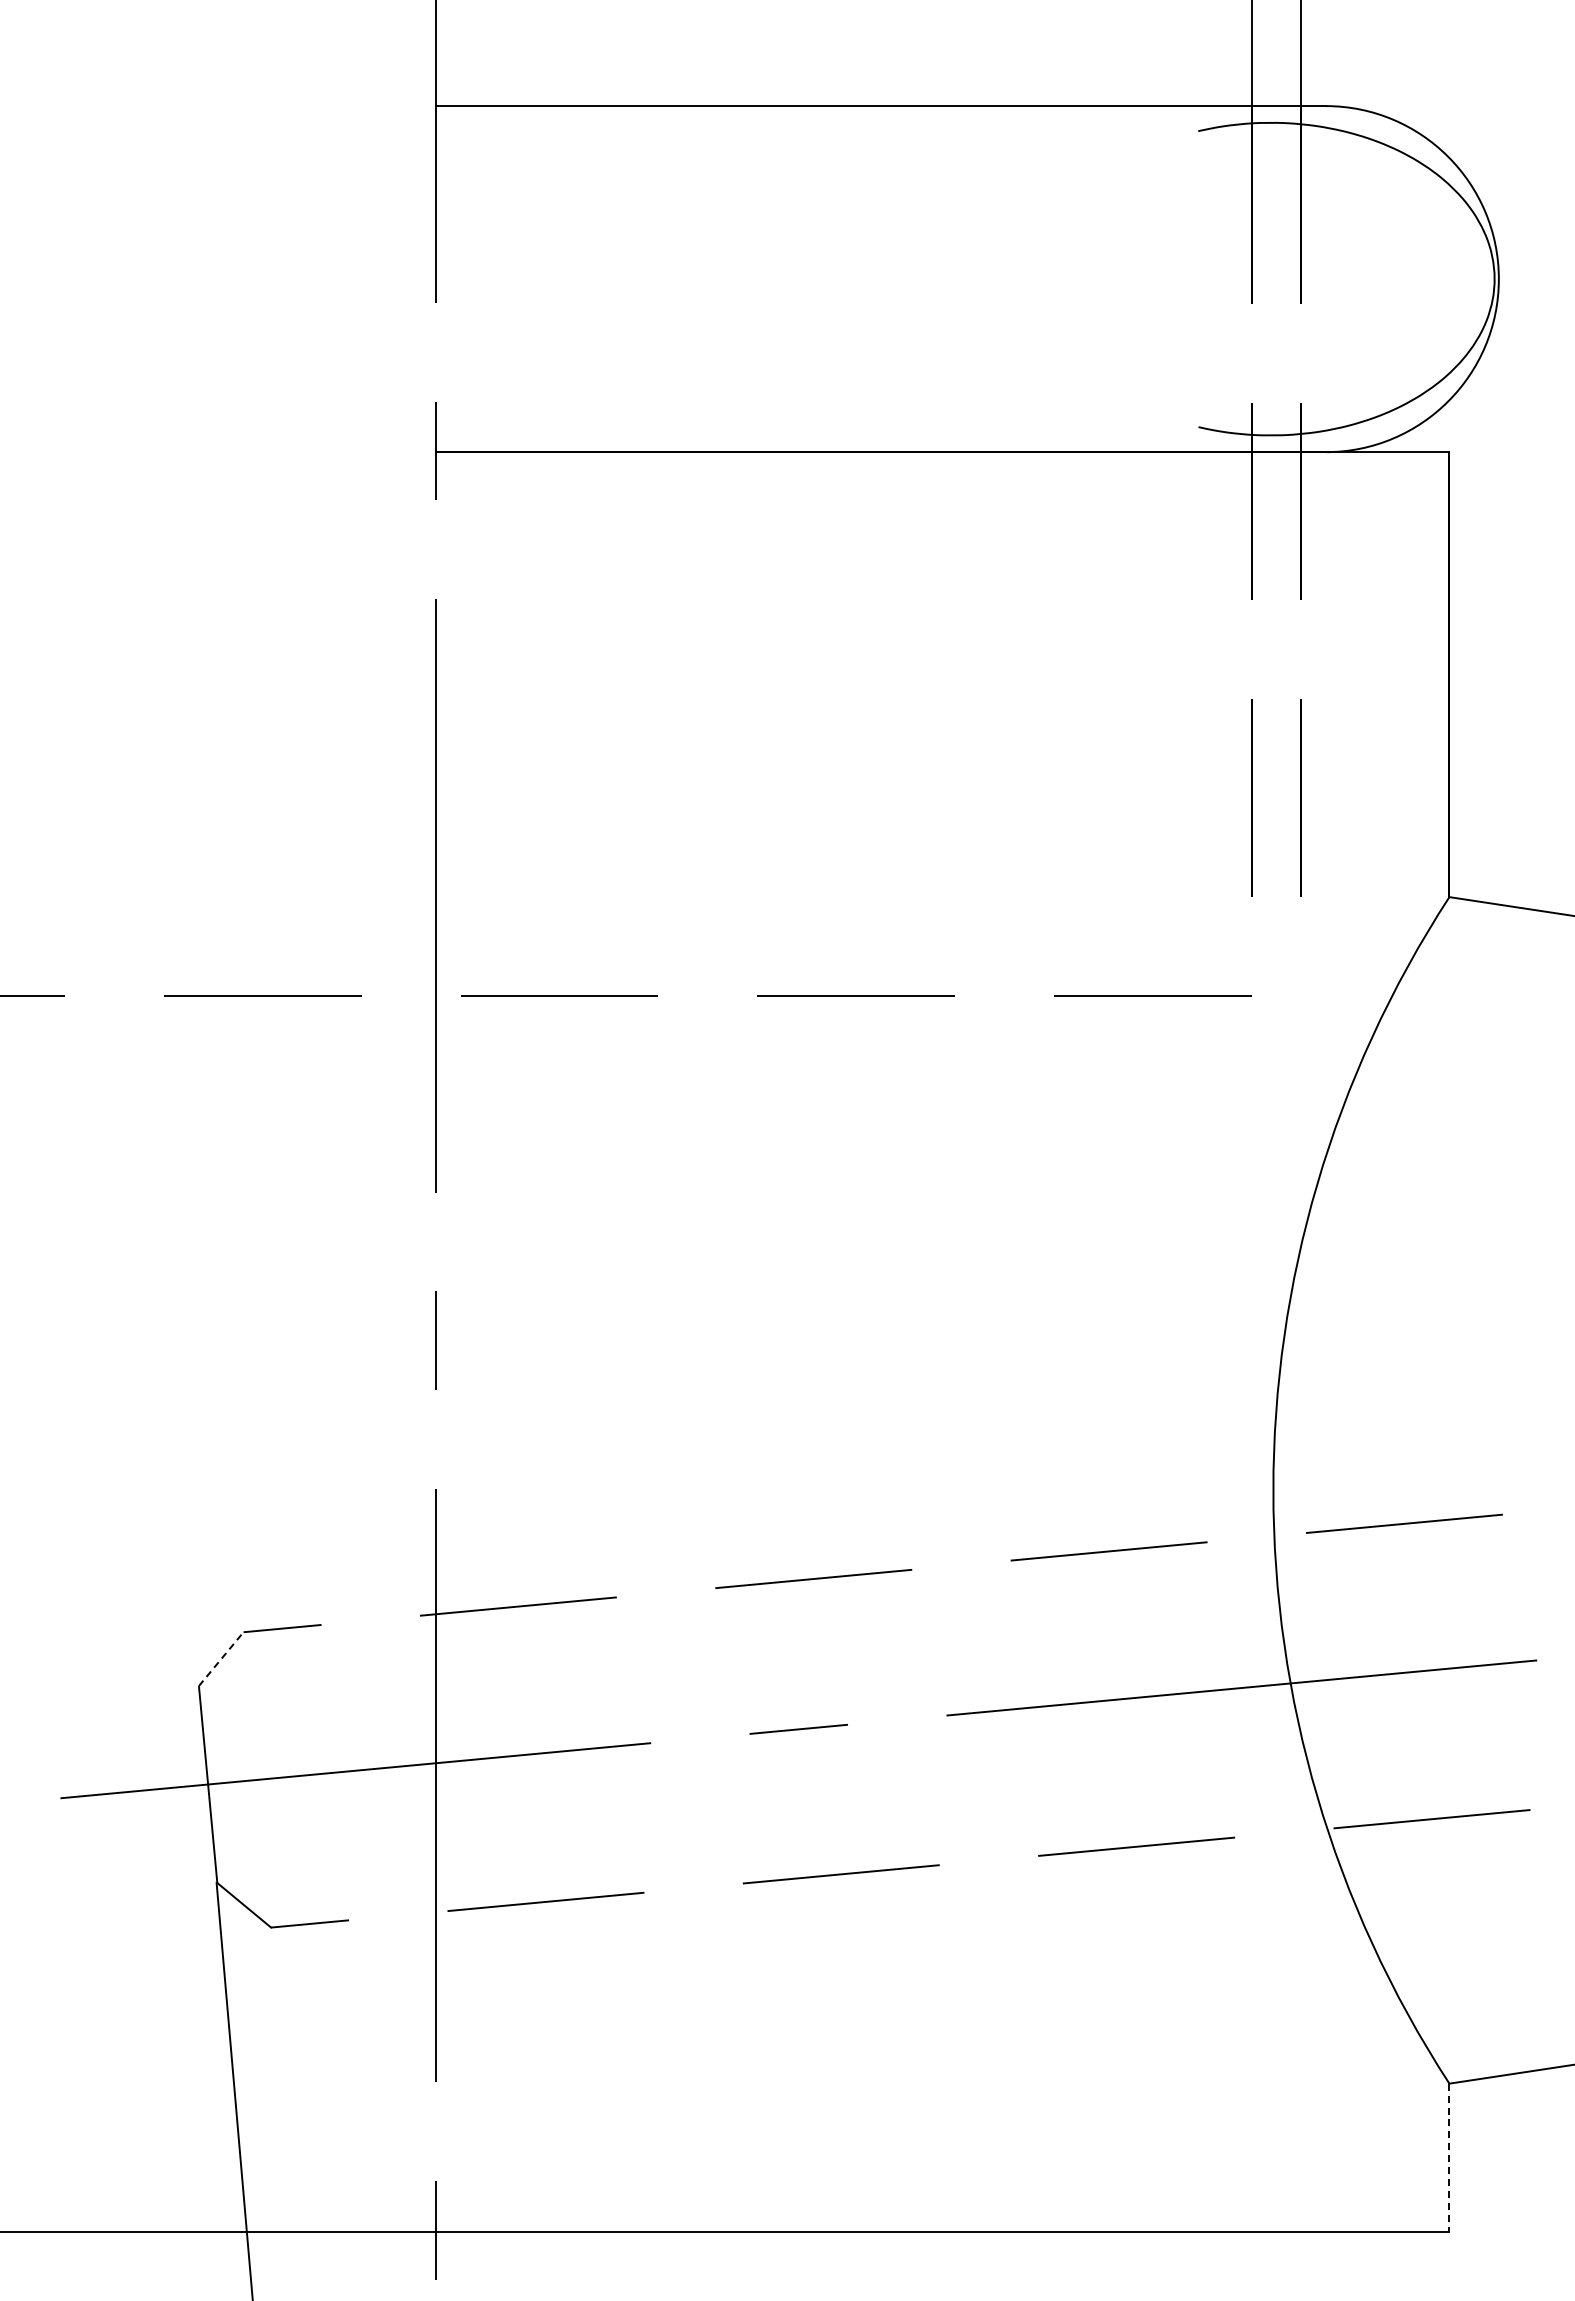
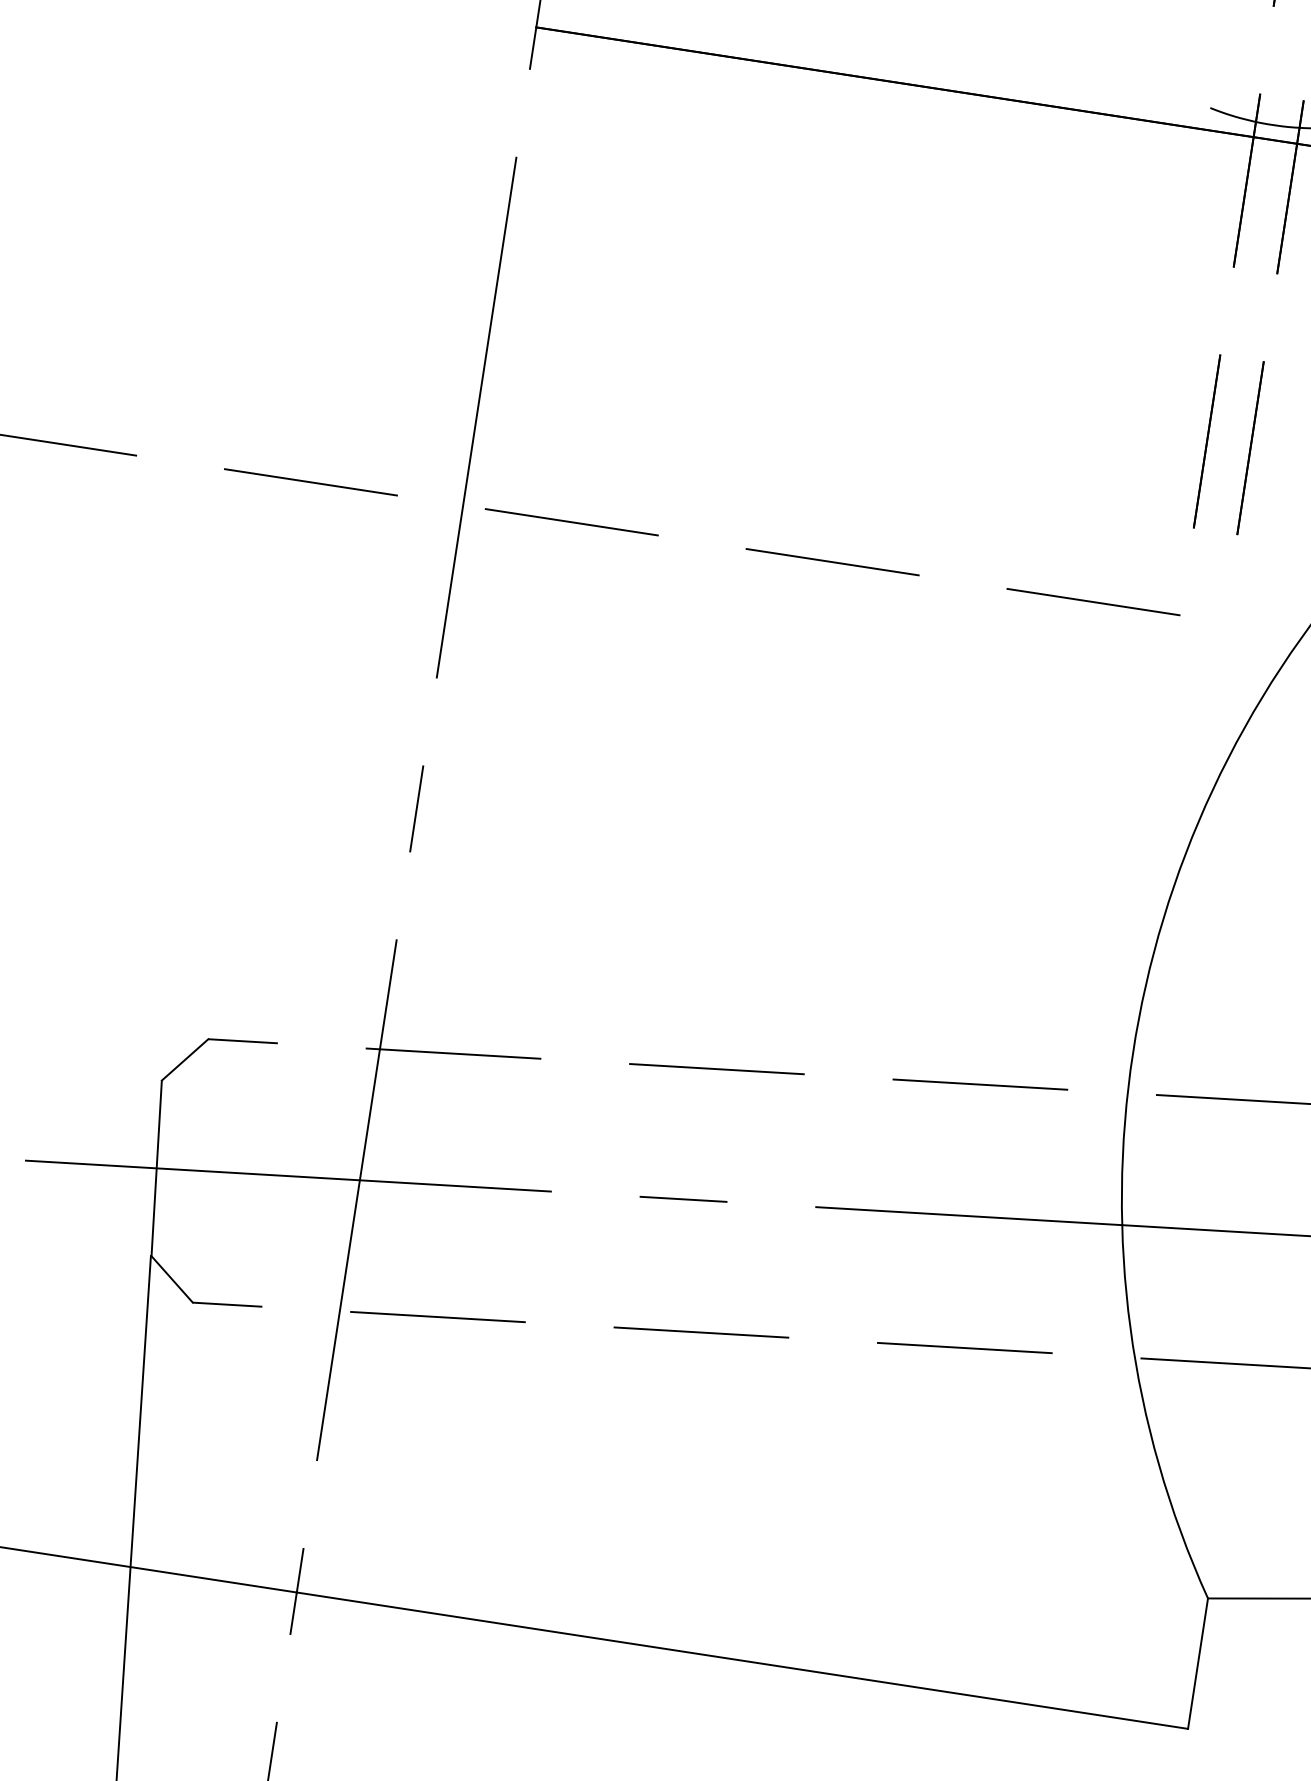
line: (221, 1659) -> (185, 1060), dashed -> solid
line: (1449, 2158) -> (1198, 1664), dashed -> solid

